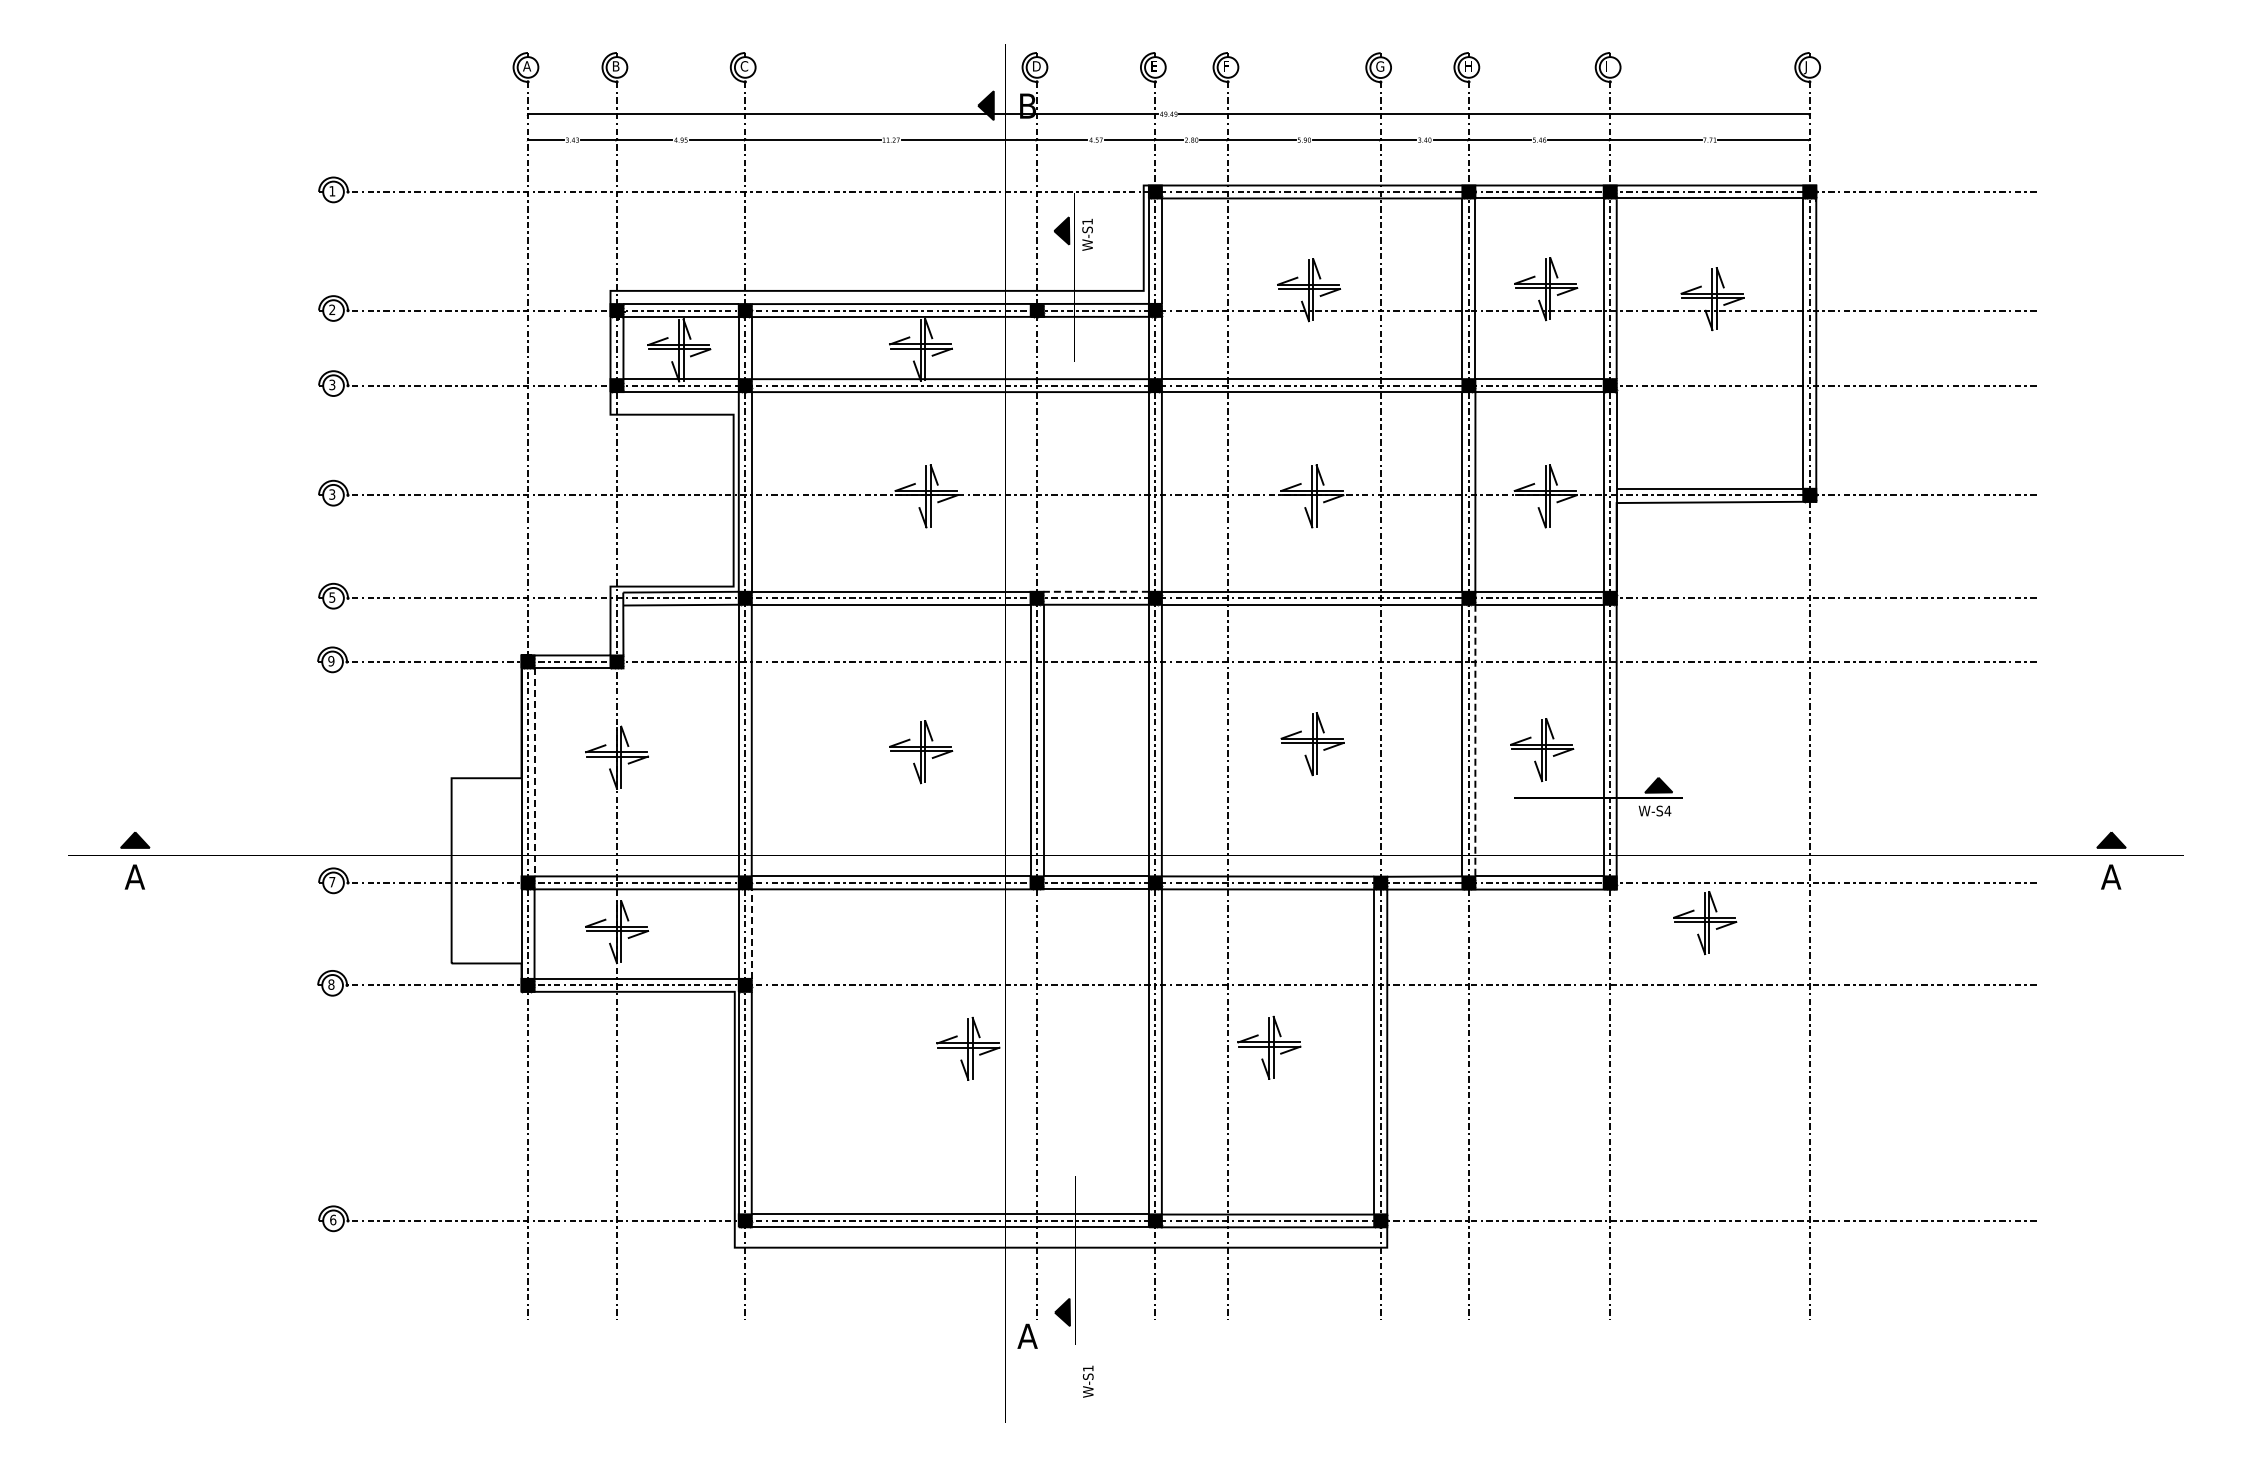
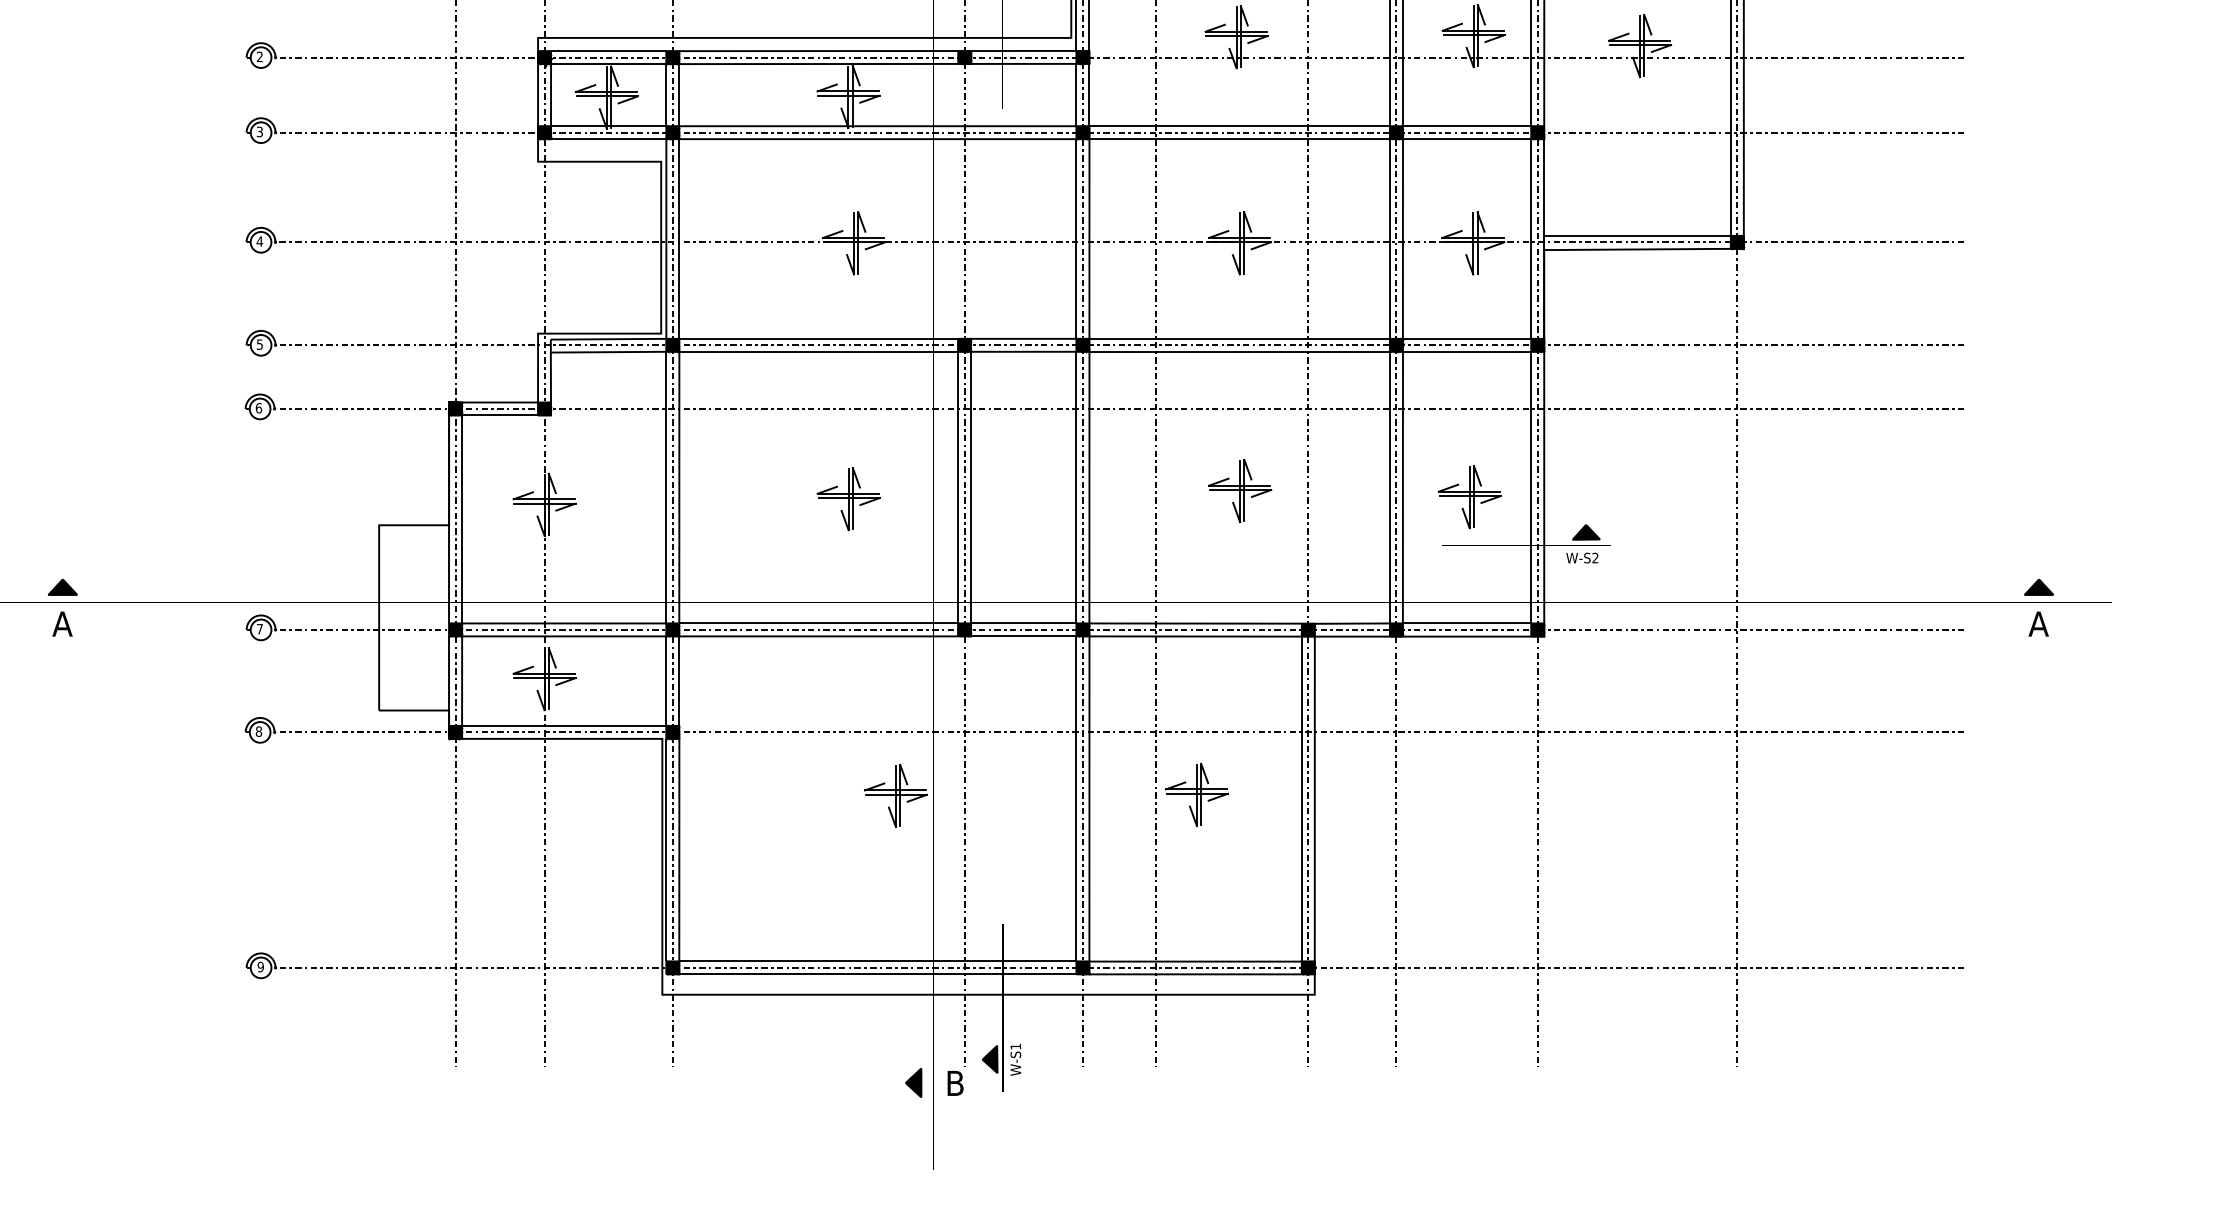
text: (331, 494) -> (259, 241), 3 -> 4
line: (1096, 591) -> (1024, 338), dashed -> solid
text: (331, 661) -> (259, 408), 9 -> 6
line: (1475, 740) -> (1403, 487), dashed -> solid
line: (534, 772) -> (462, 519), dashed -> solid
text: (1667, 810) -> (1595, 557), W-S4 -> W-S2
part: (1705, 923) -> (1633, 670), removed
line: (751, 934) -> (679, 681), dashed -> solid
text: (333, 1219) -> (261, 966), 6 -> 9
part: (985, 1335) -> (913, 1082), added
text: (1027, 1335) -> (955, 1082), A -> B
text: (1088, 1381) -> (1016, 1059), moved

